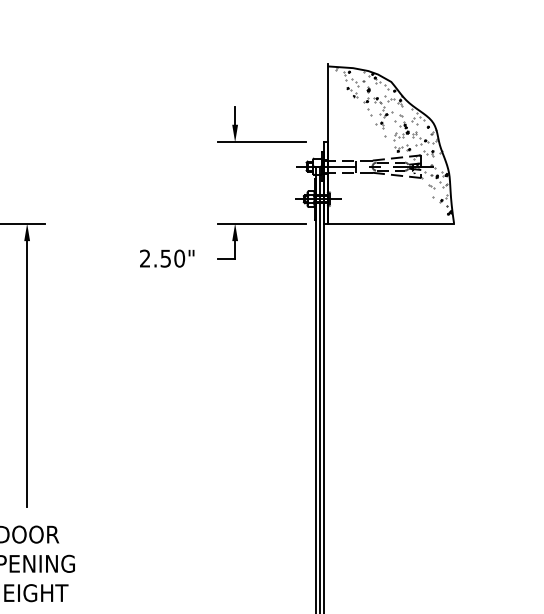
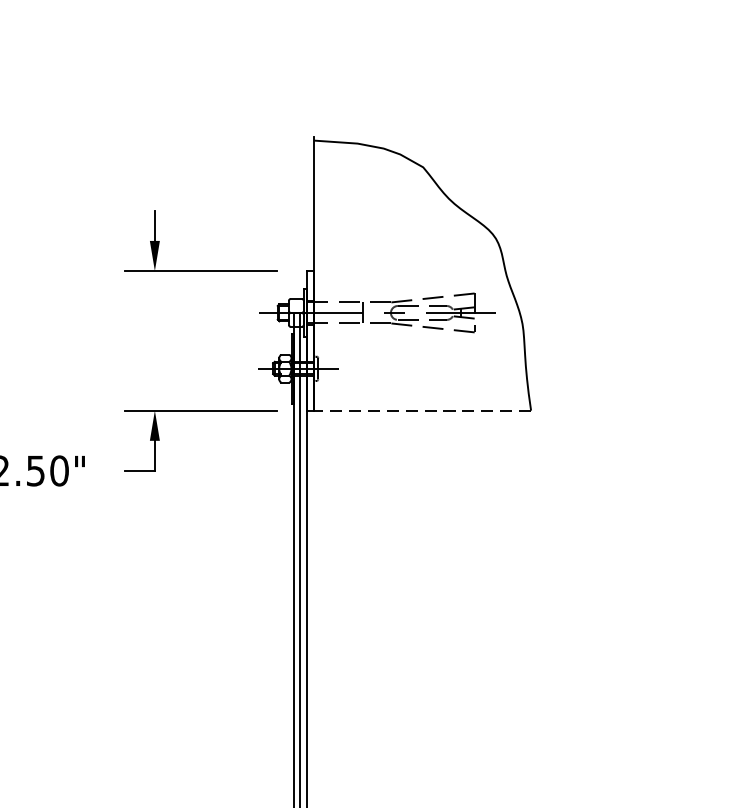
hatch: (393, 141) -> (427, 269), removed
line: (390, 223) -> (421, 410), solid -> dashed

